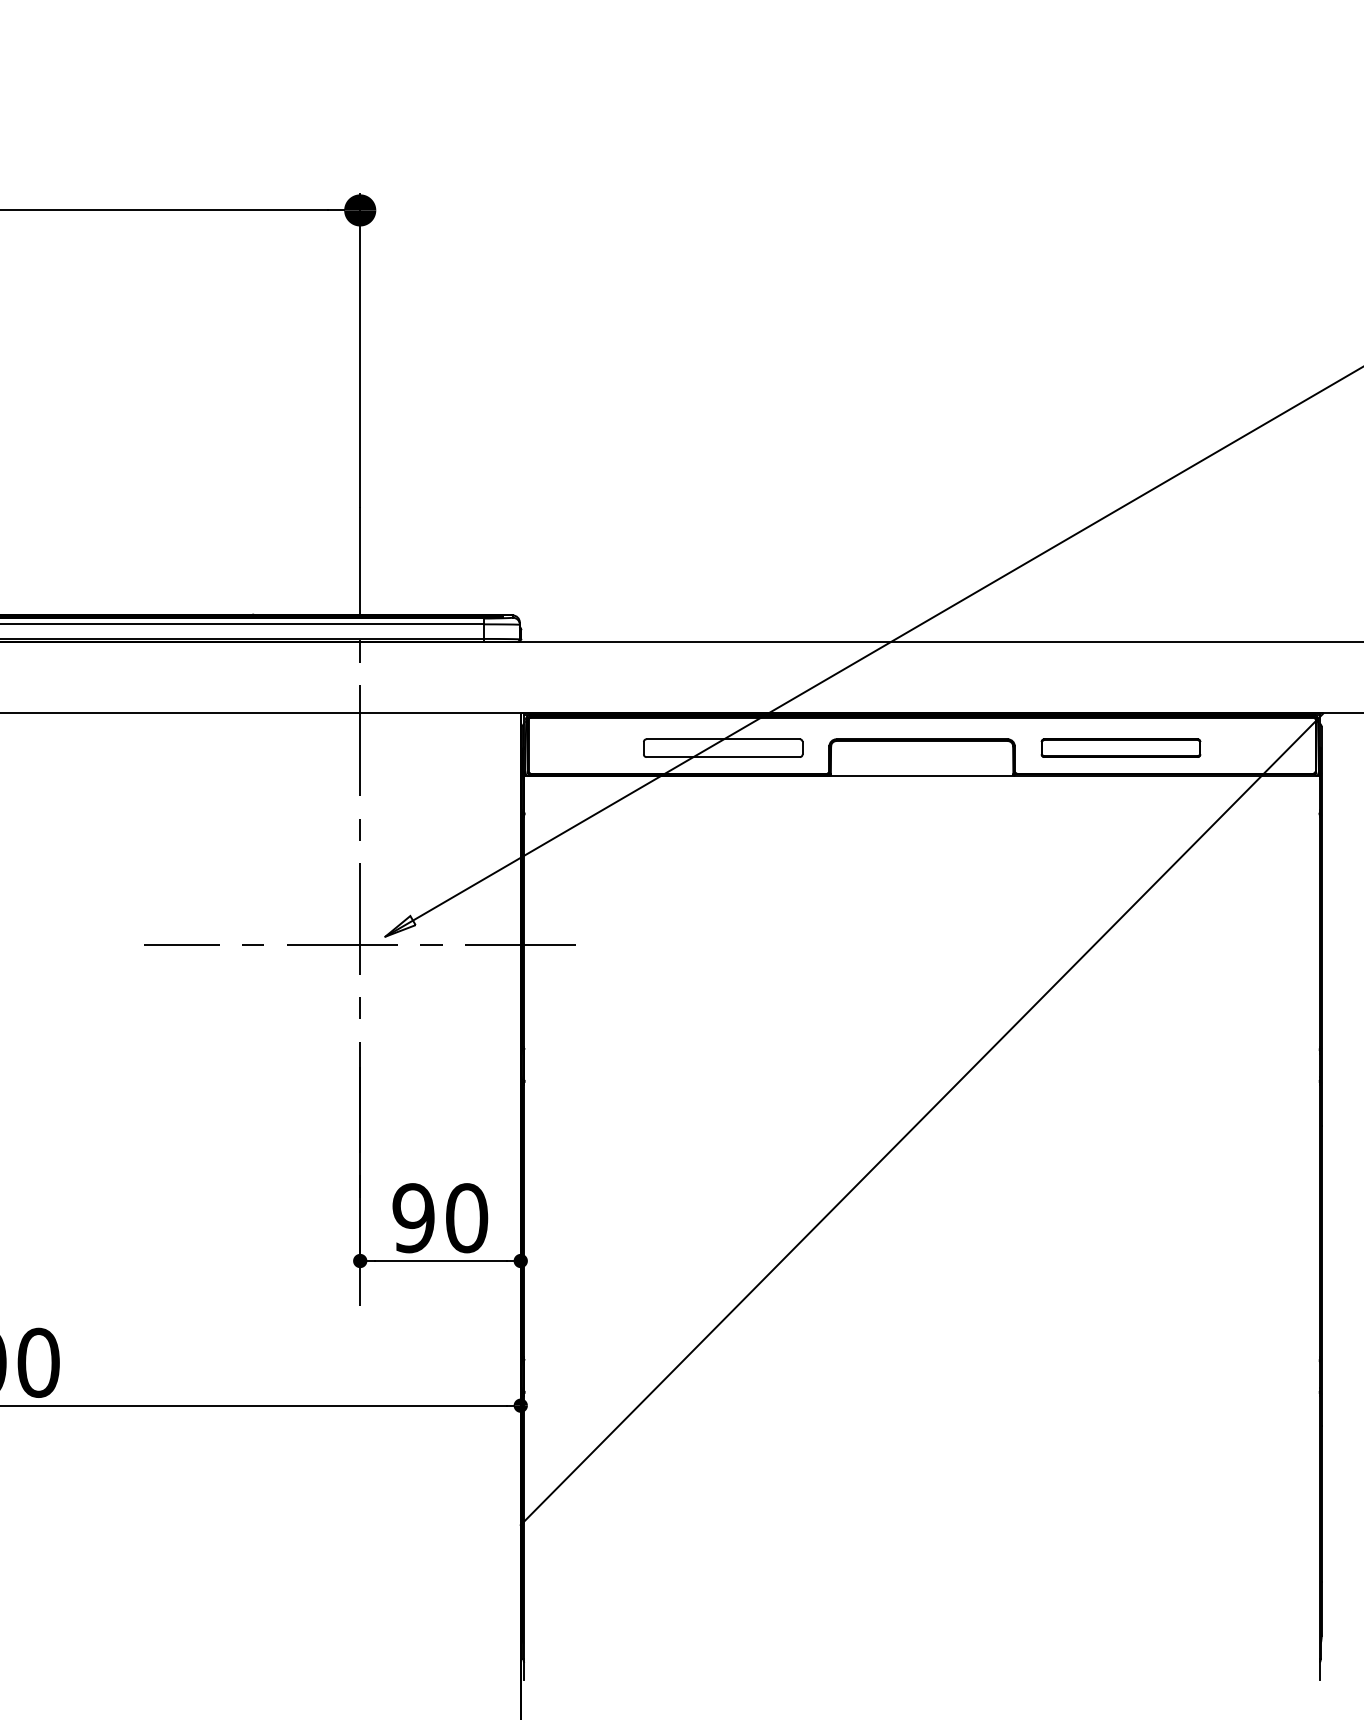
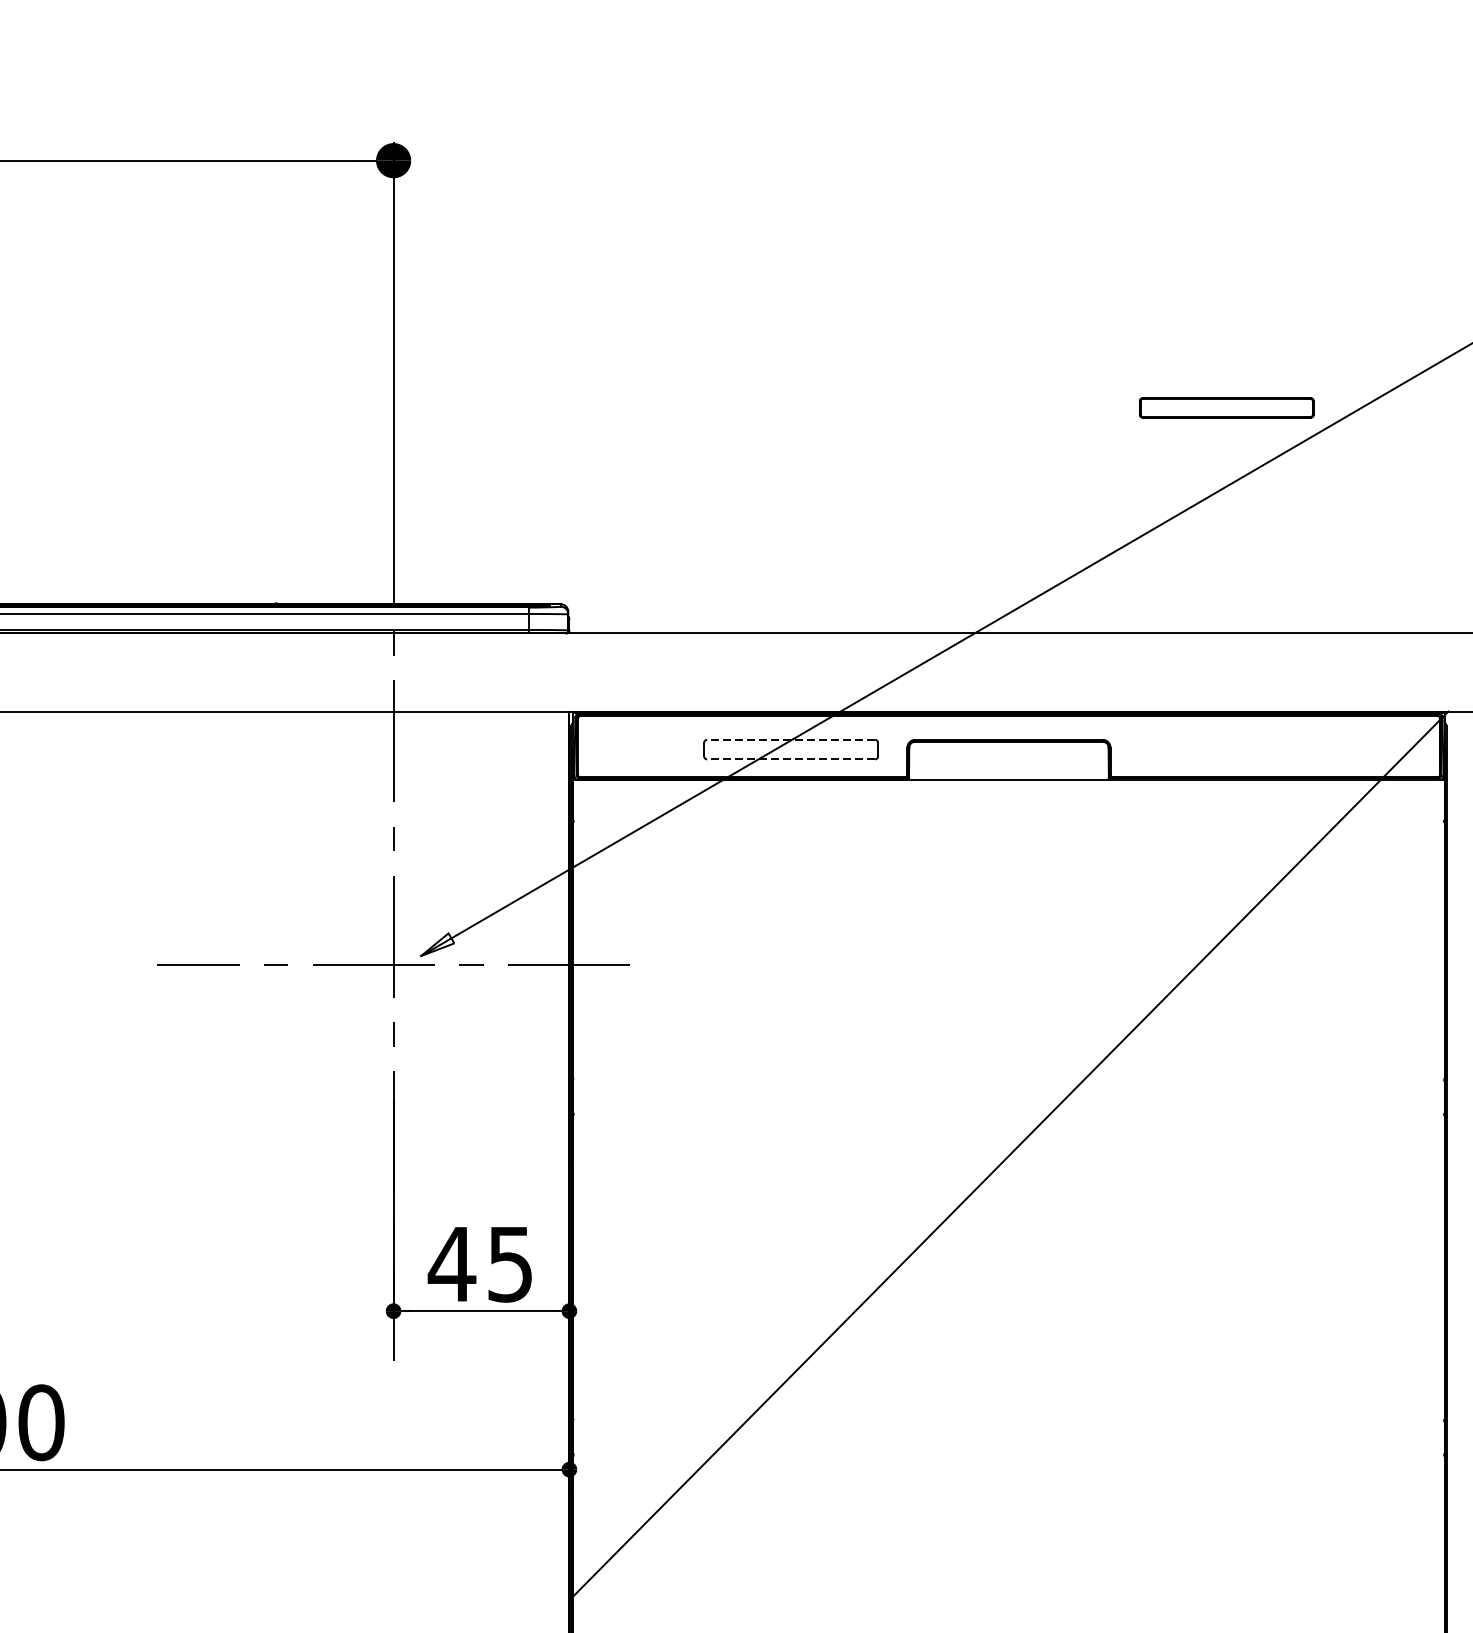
line: (723, 739) -> (791, 740), solid -> dashed
part: (1120, 747) -> (1226, 407), moved
line: (723, 757) -> (791, 759), solid -> dashed
text: (439, 1218) -> (480, 1264), 90 -> 45

